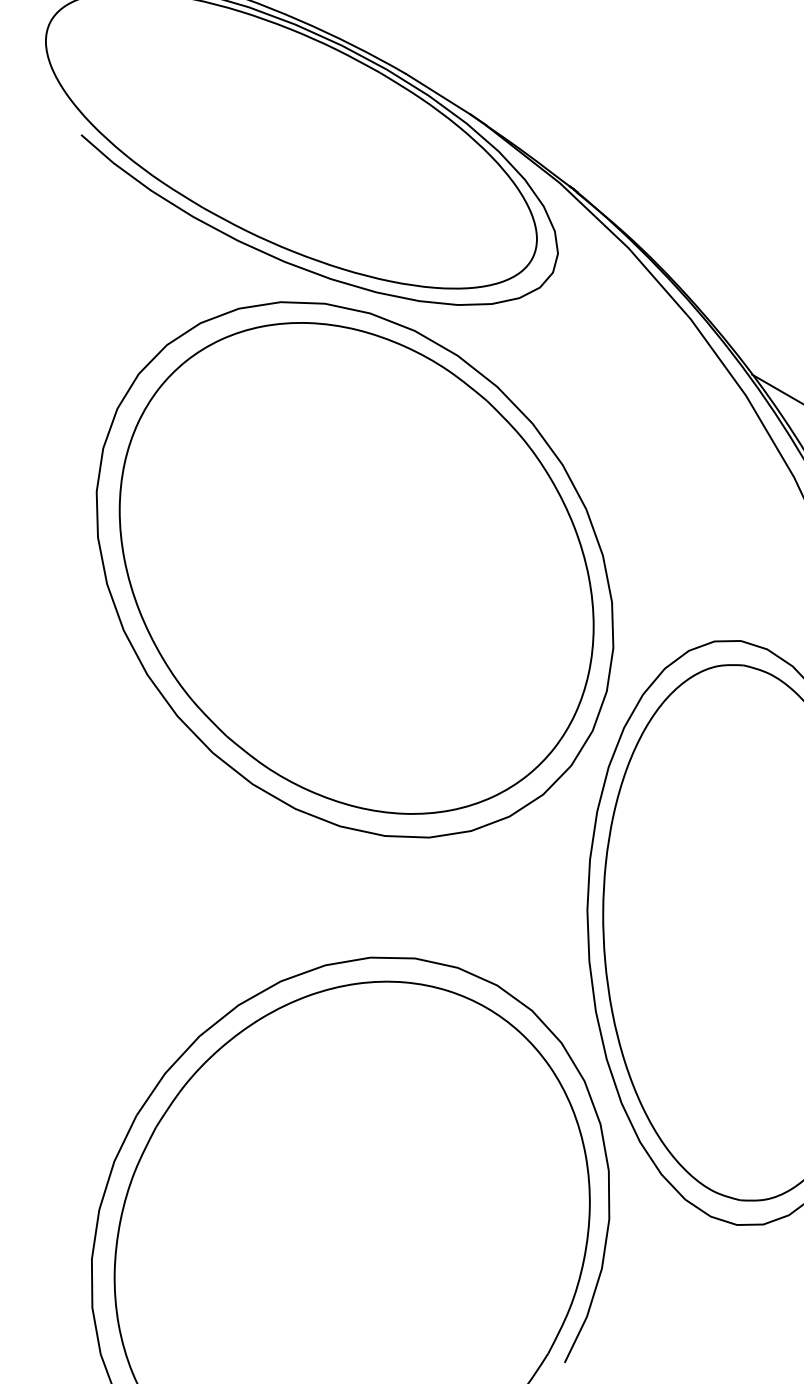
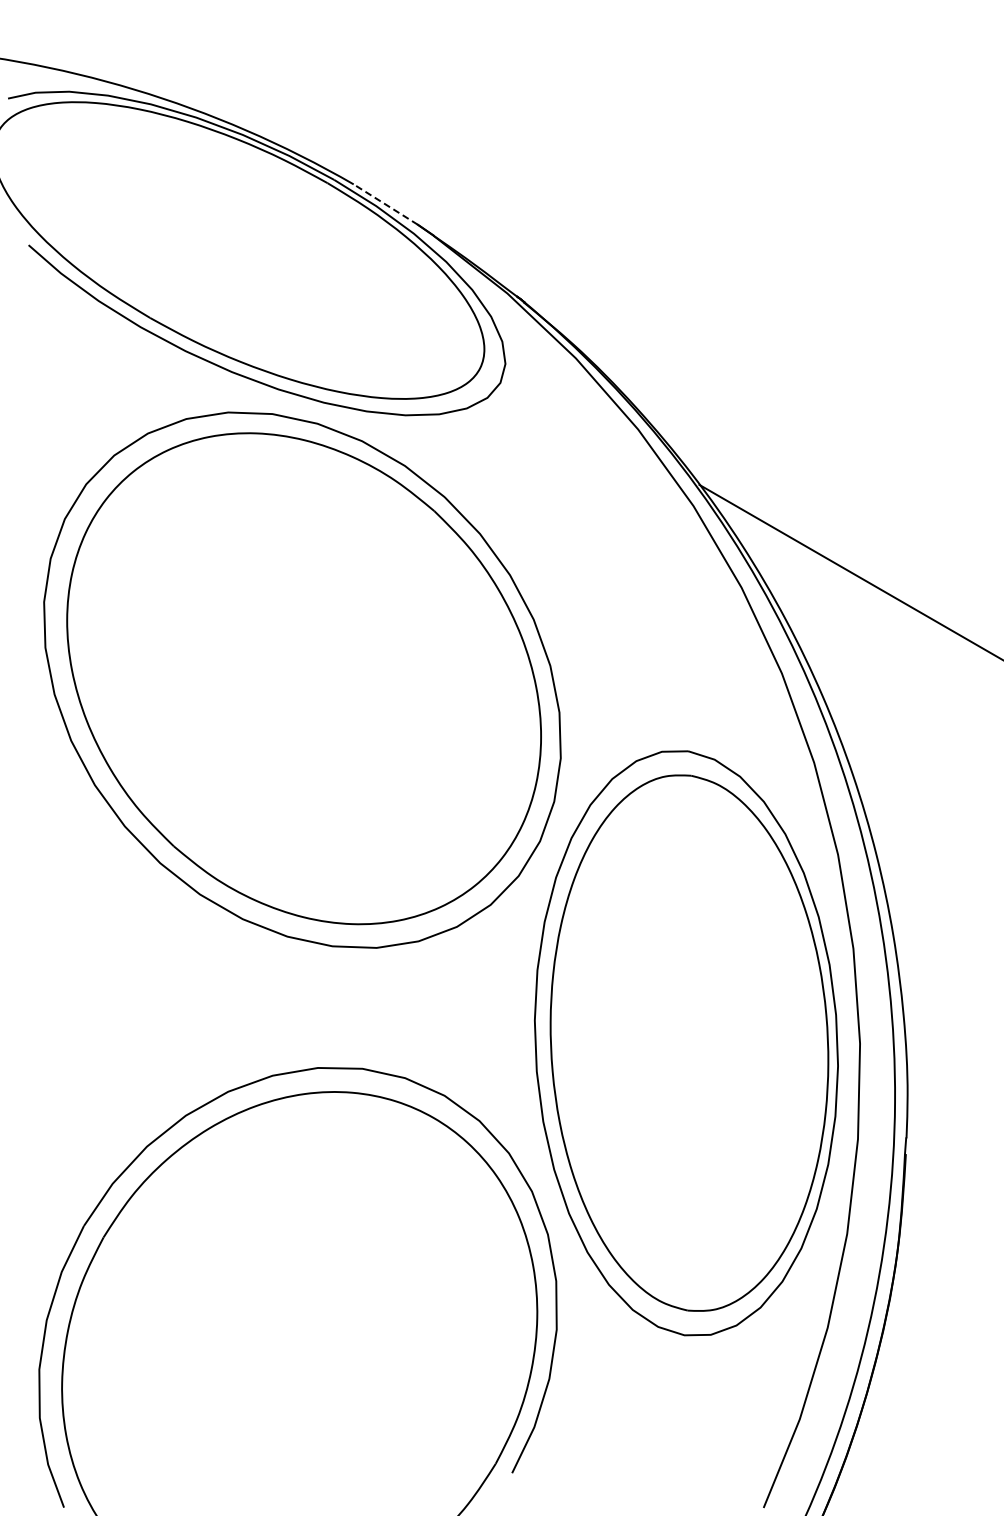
line: (438, 94) -> (385, 204), solid -> dashed

